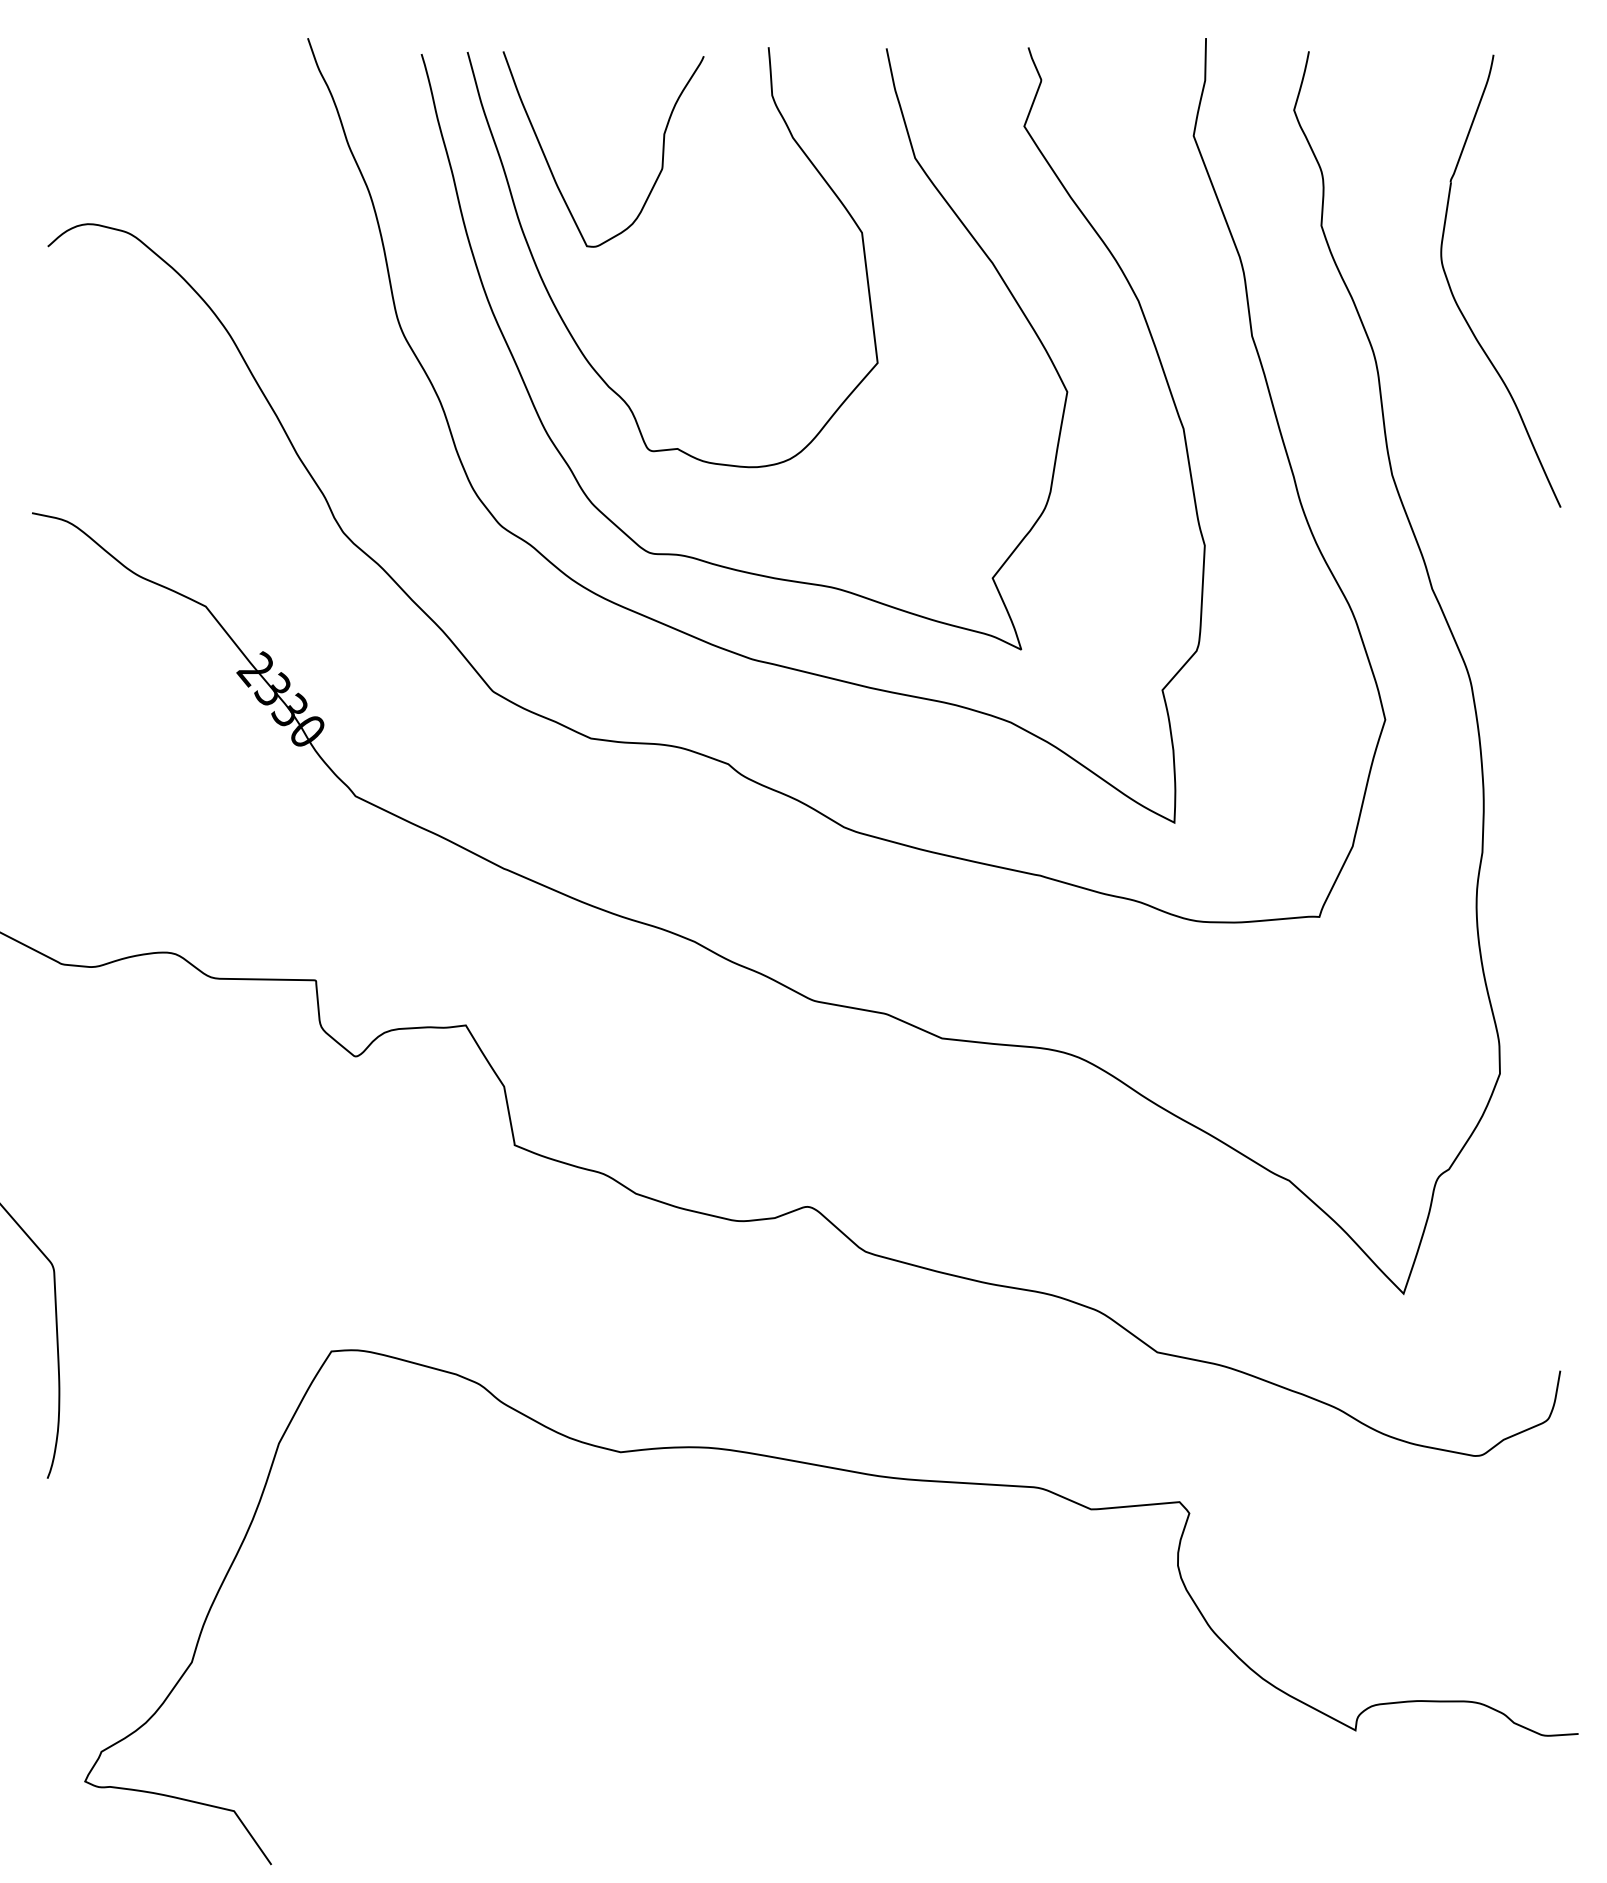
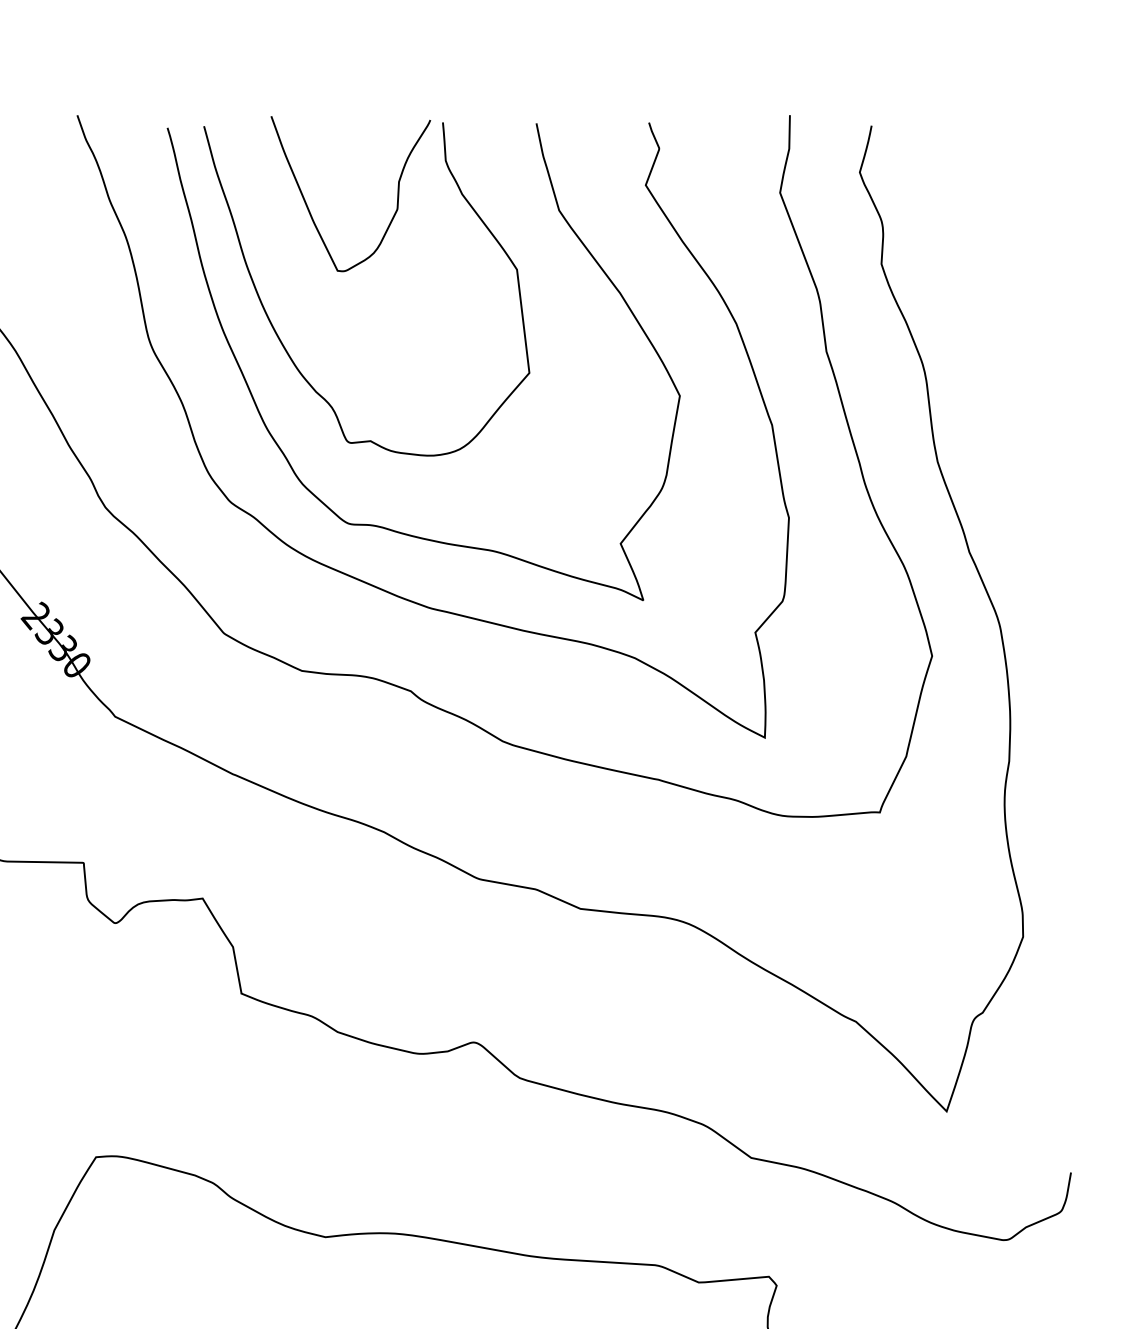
curve: (552, 171) -> (310, 211), moved
part: (1457, 302) -> (989, 324), removed

